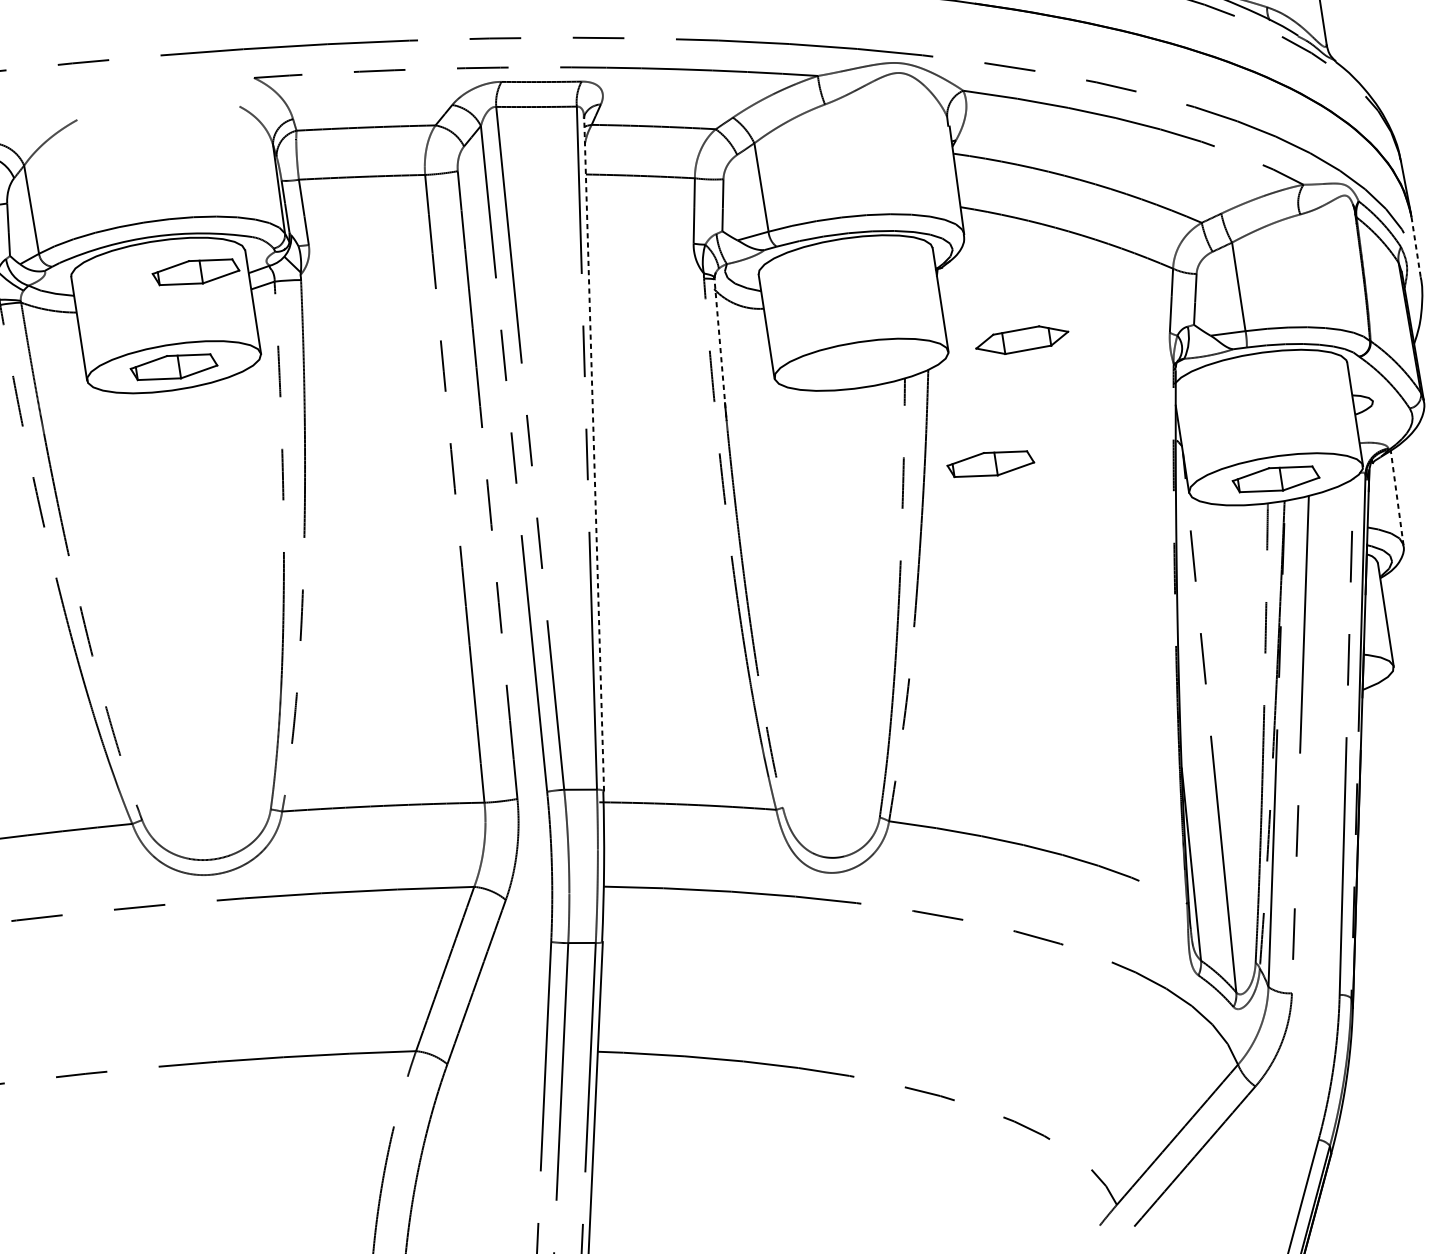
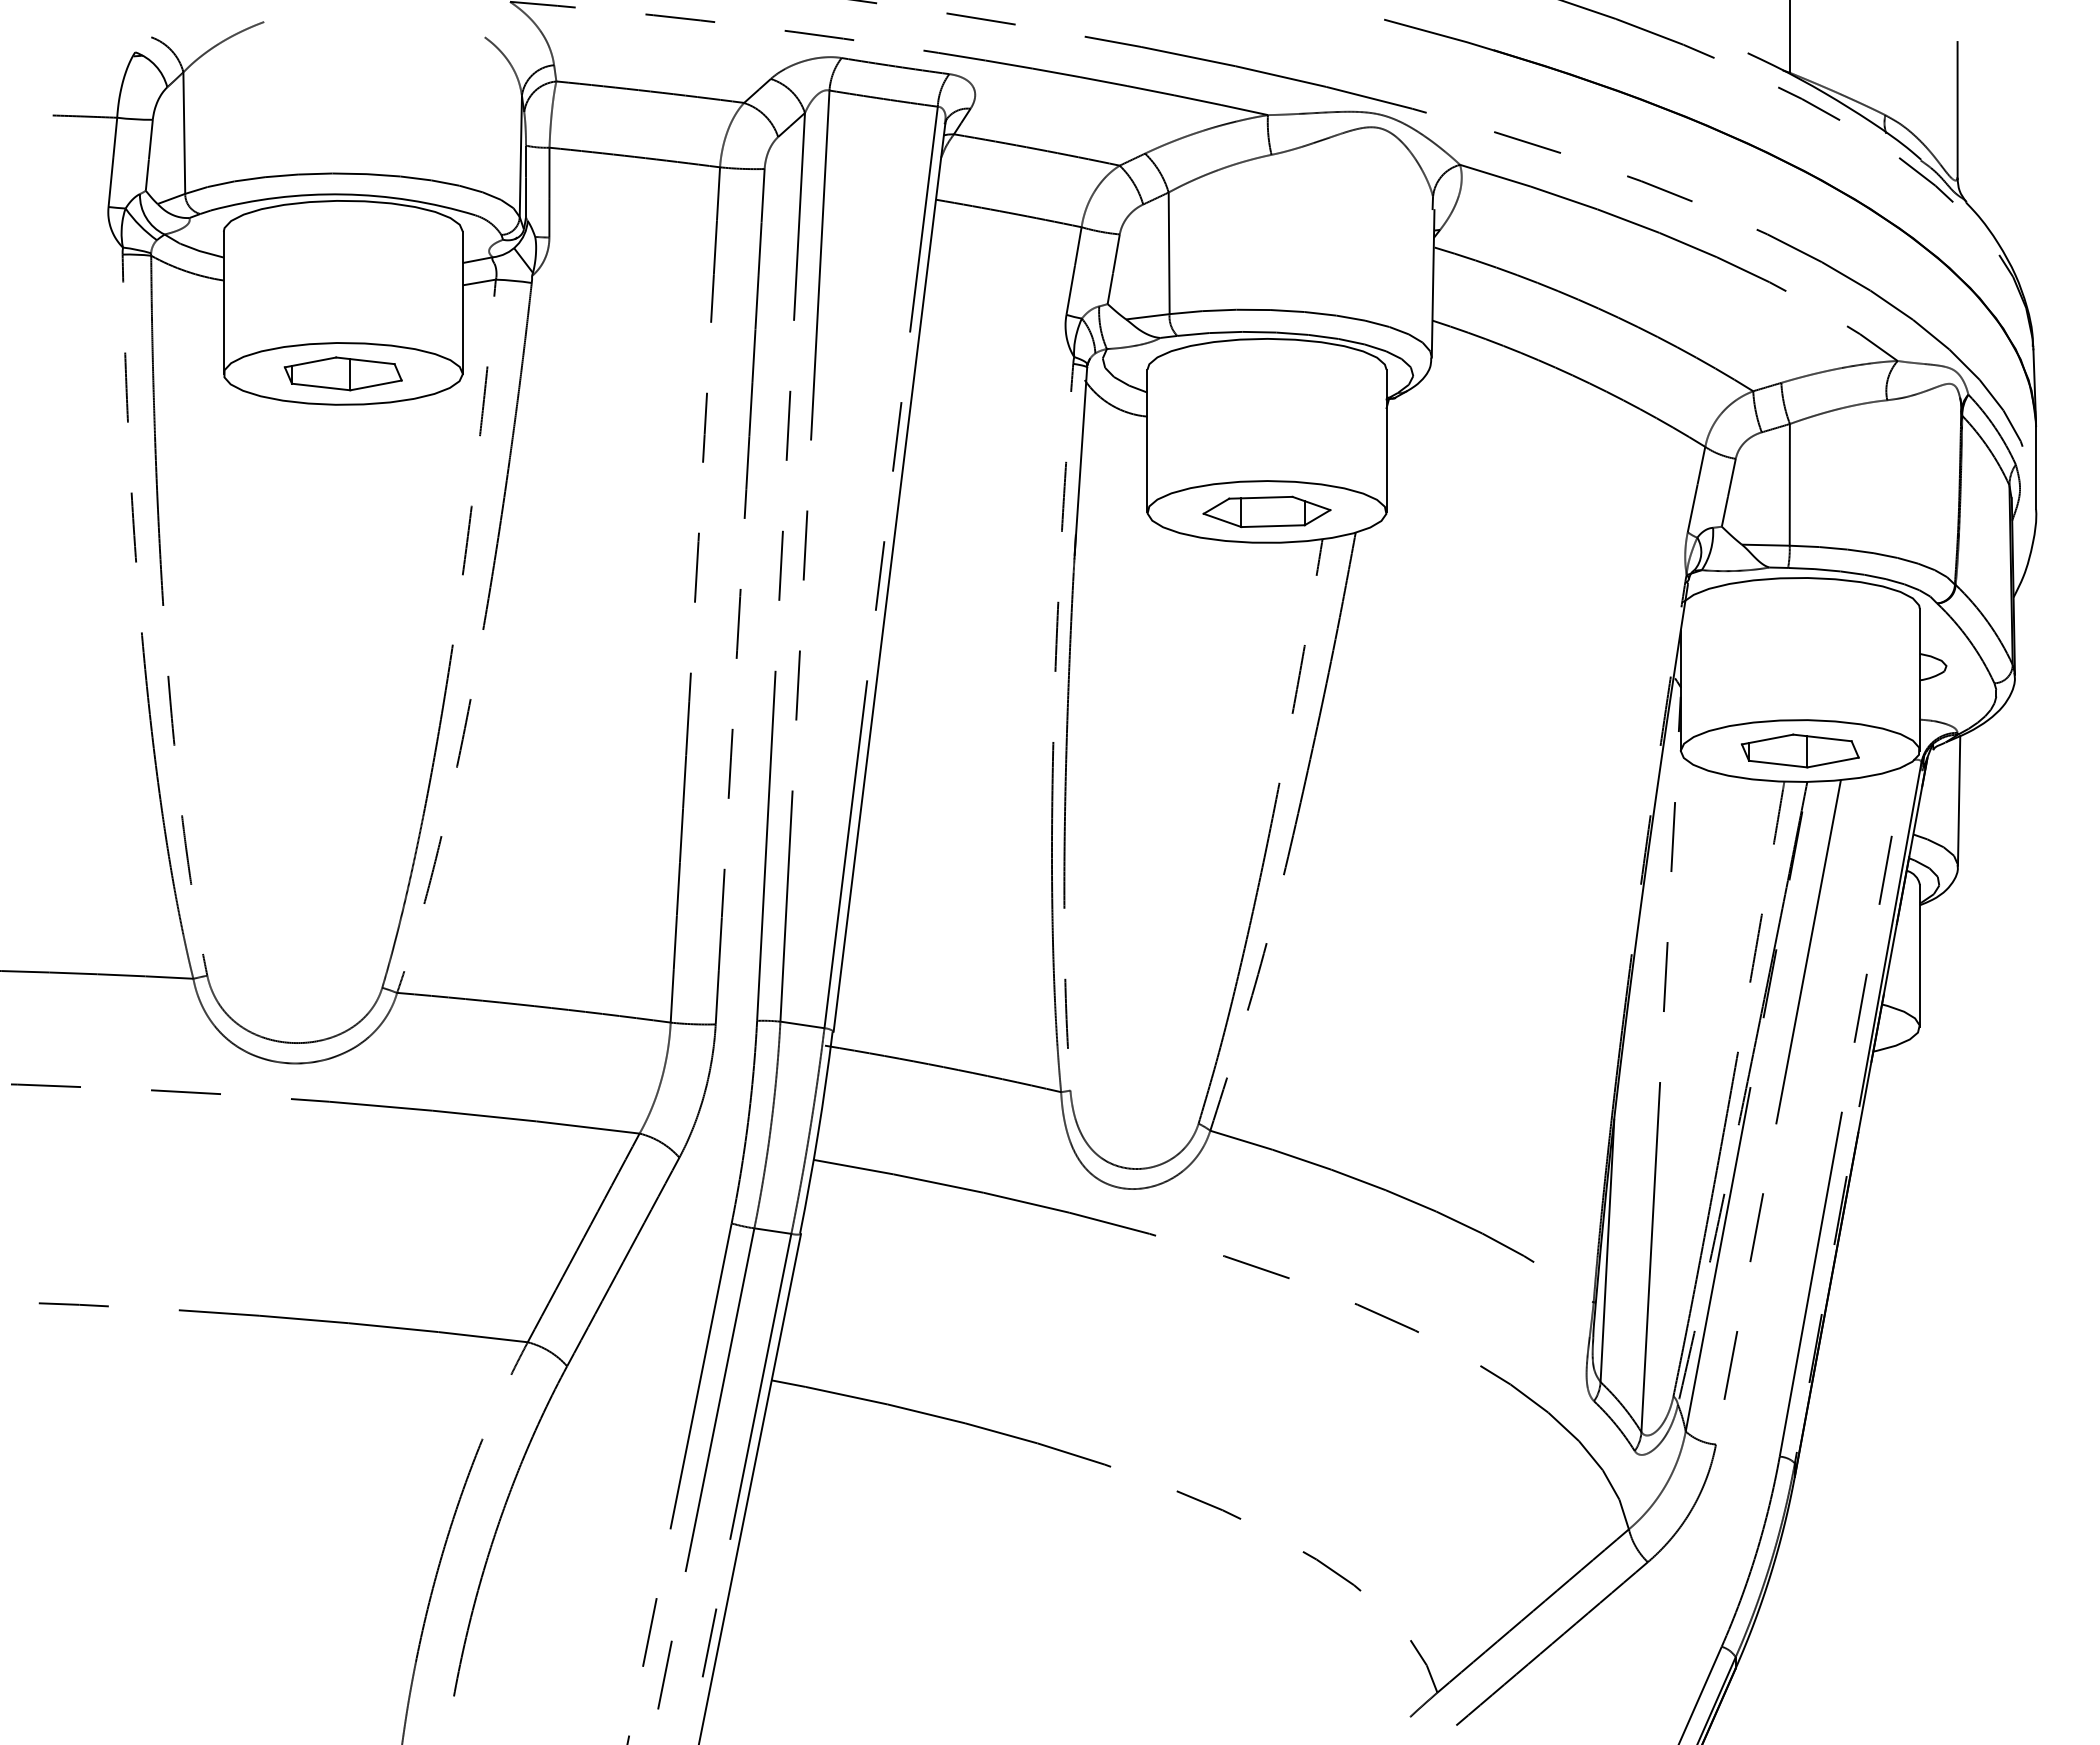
line: (1416, 246) -> (2036, 467), dashed -> solid
part: (195, 272) -> (391, 250), removed
part: (1021, 339) -> (1266, 511), moved
line: (720, 348) -> (1080, 461), dashed -> solid
line: (594, 454) -> (889, 577), dashed -> solid
part: (990, 463) -> (1419, 671), removed
line: (1397, 497) -> (1959, 800), dashed -> solid

